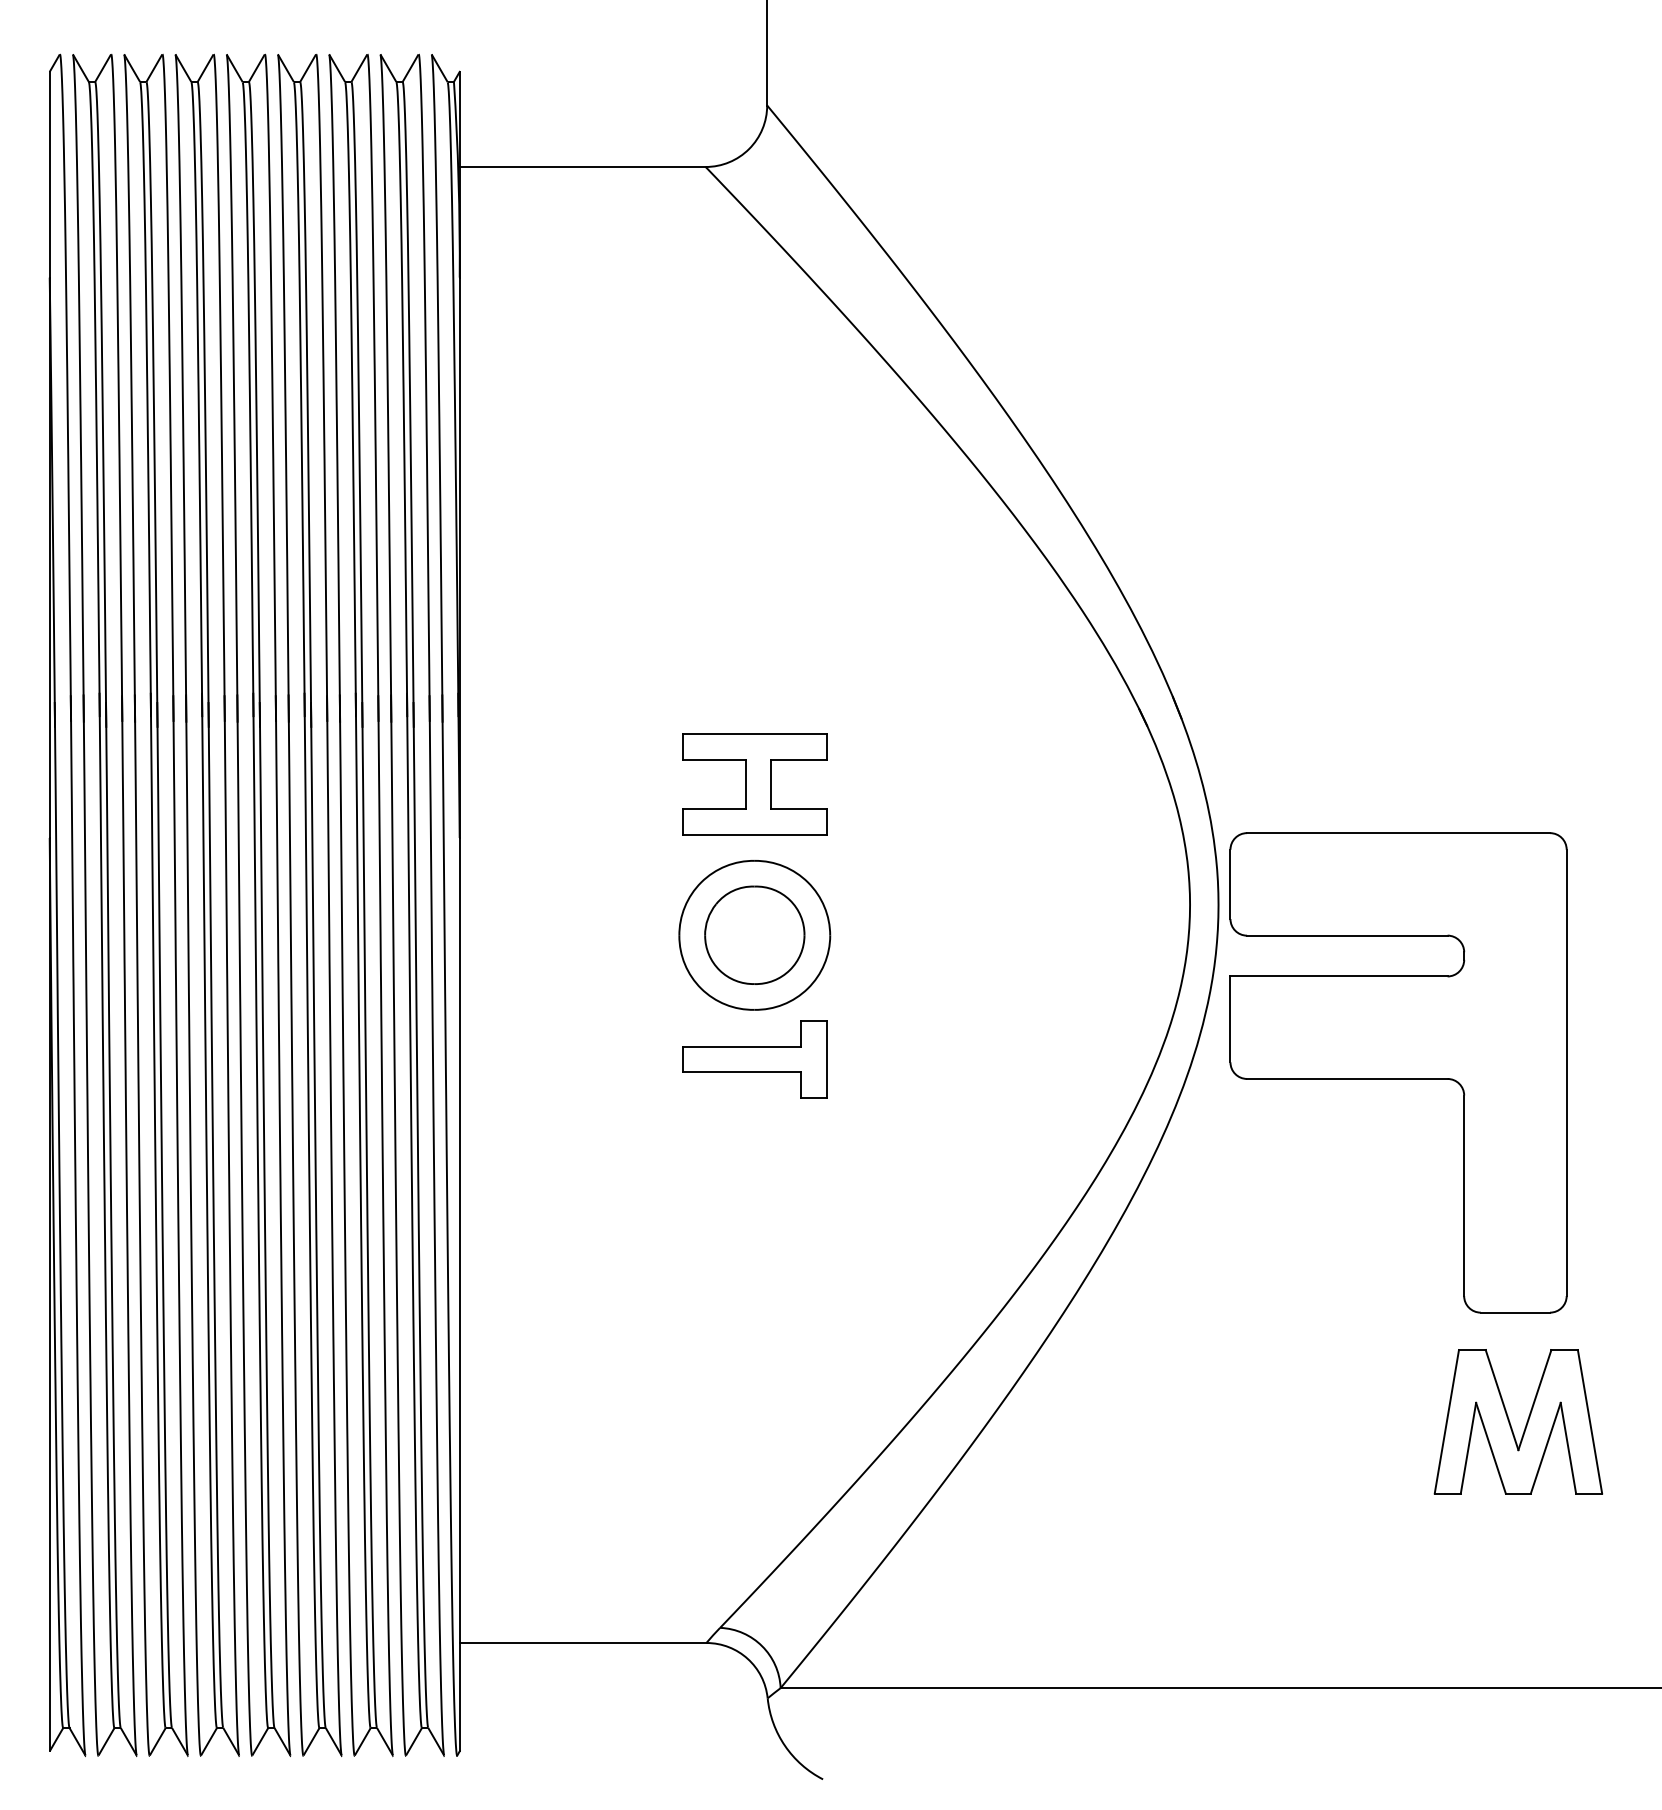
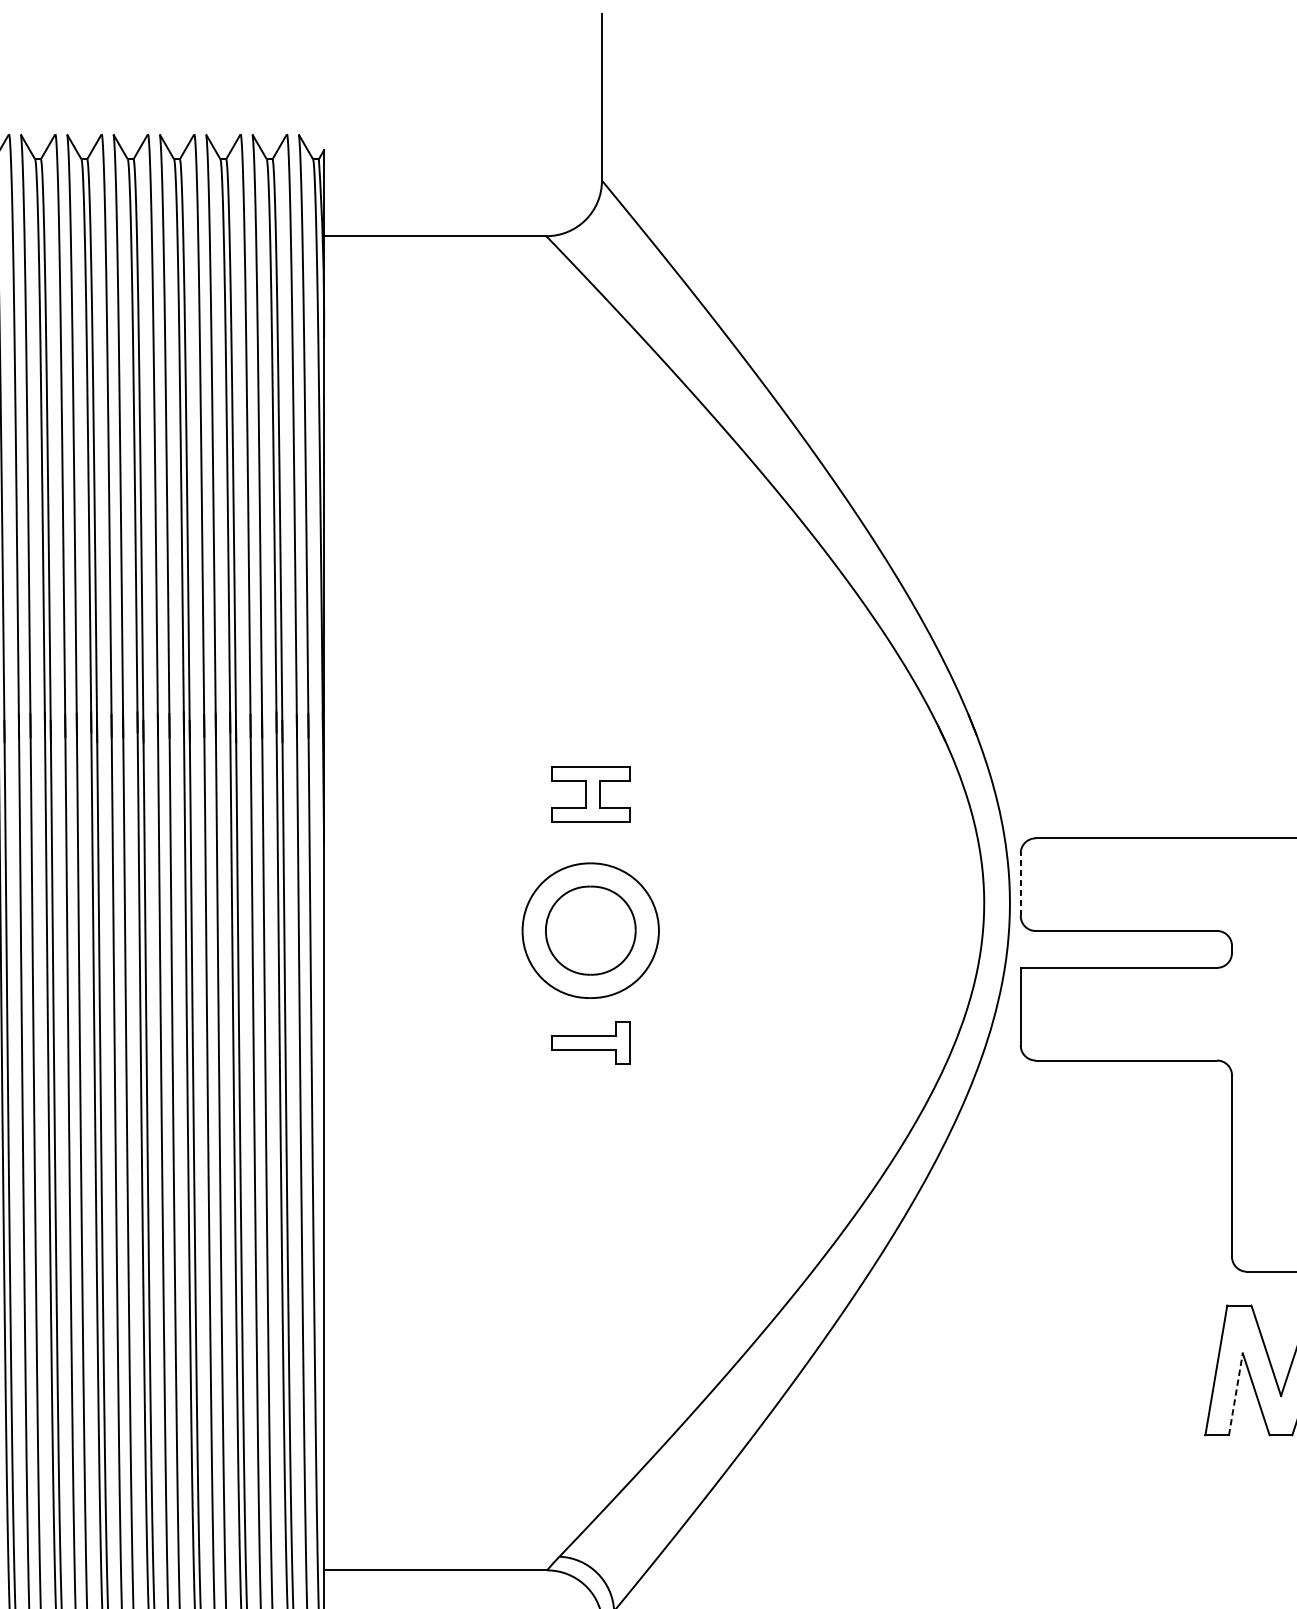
part: (754, 784) -> (590, 794), size x0.6
line: (1230, 884) -> (1020, 884), solid -> dashed
part: (754, 1059) -> (590, 1042), size x0.6
line: (1468, 1448) -> (1235, 1394), solid -> dashed

